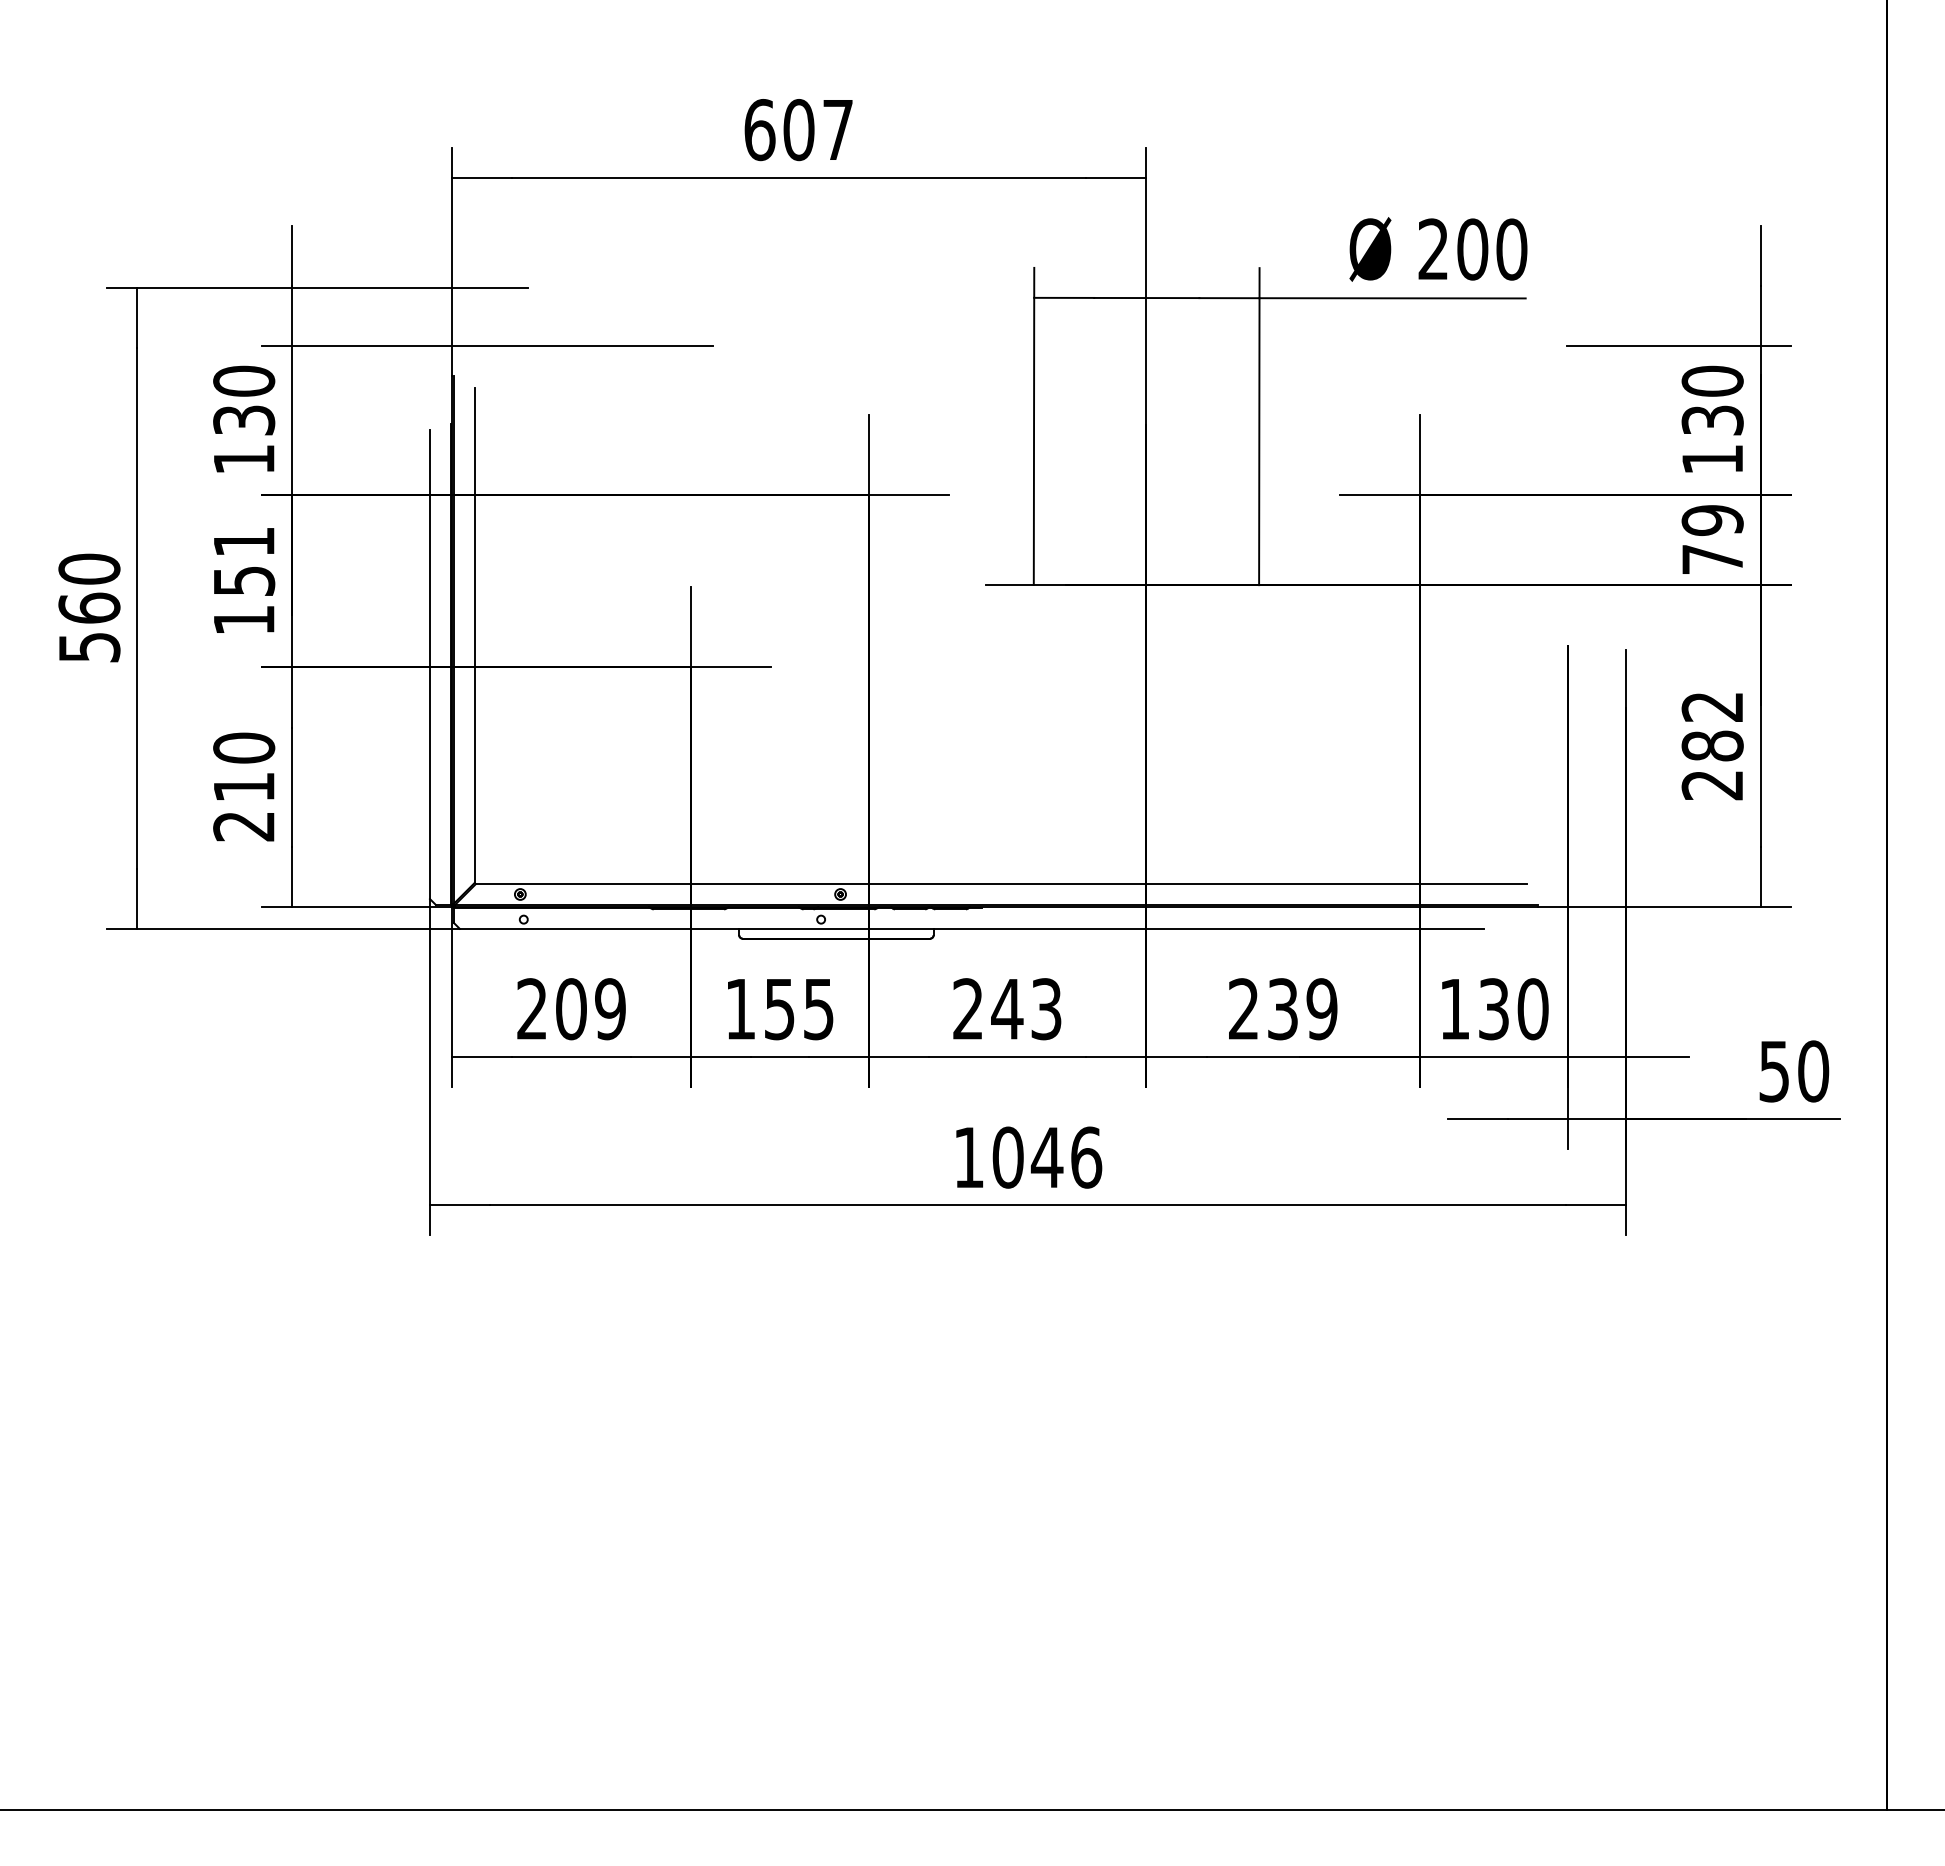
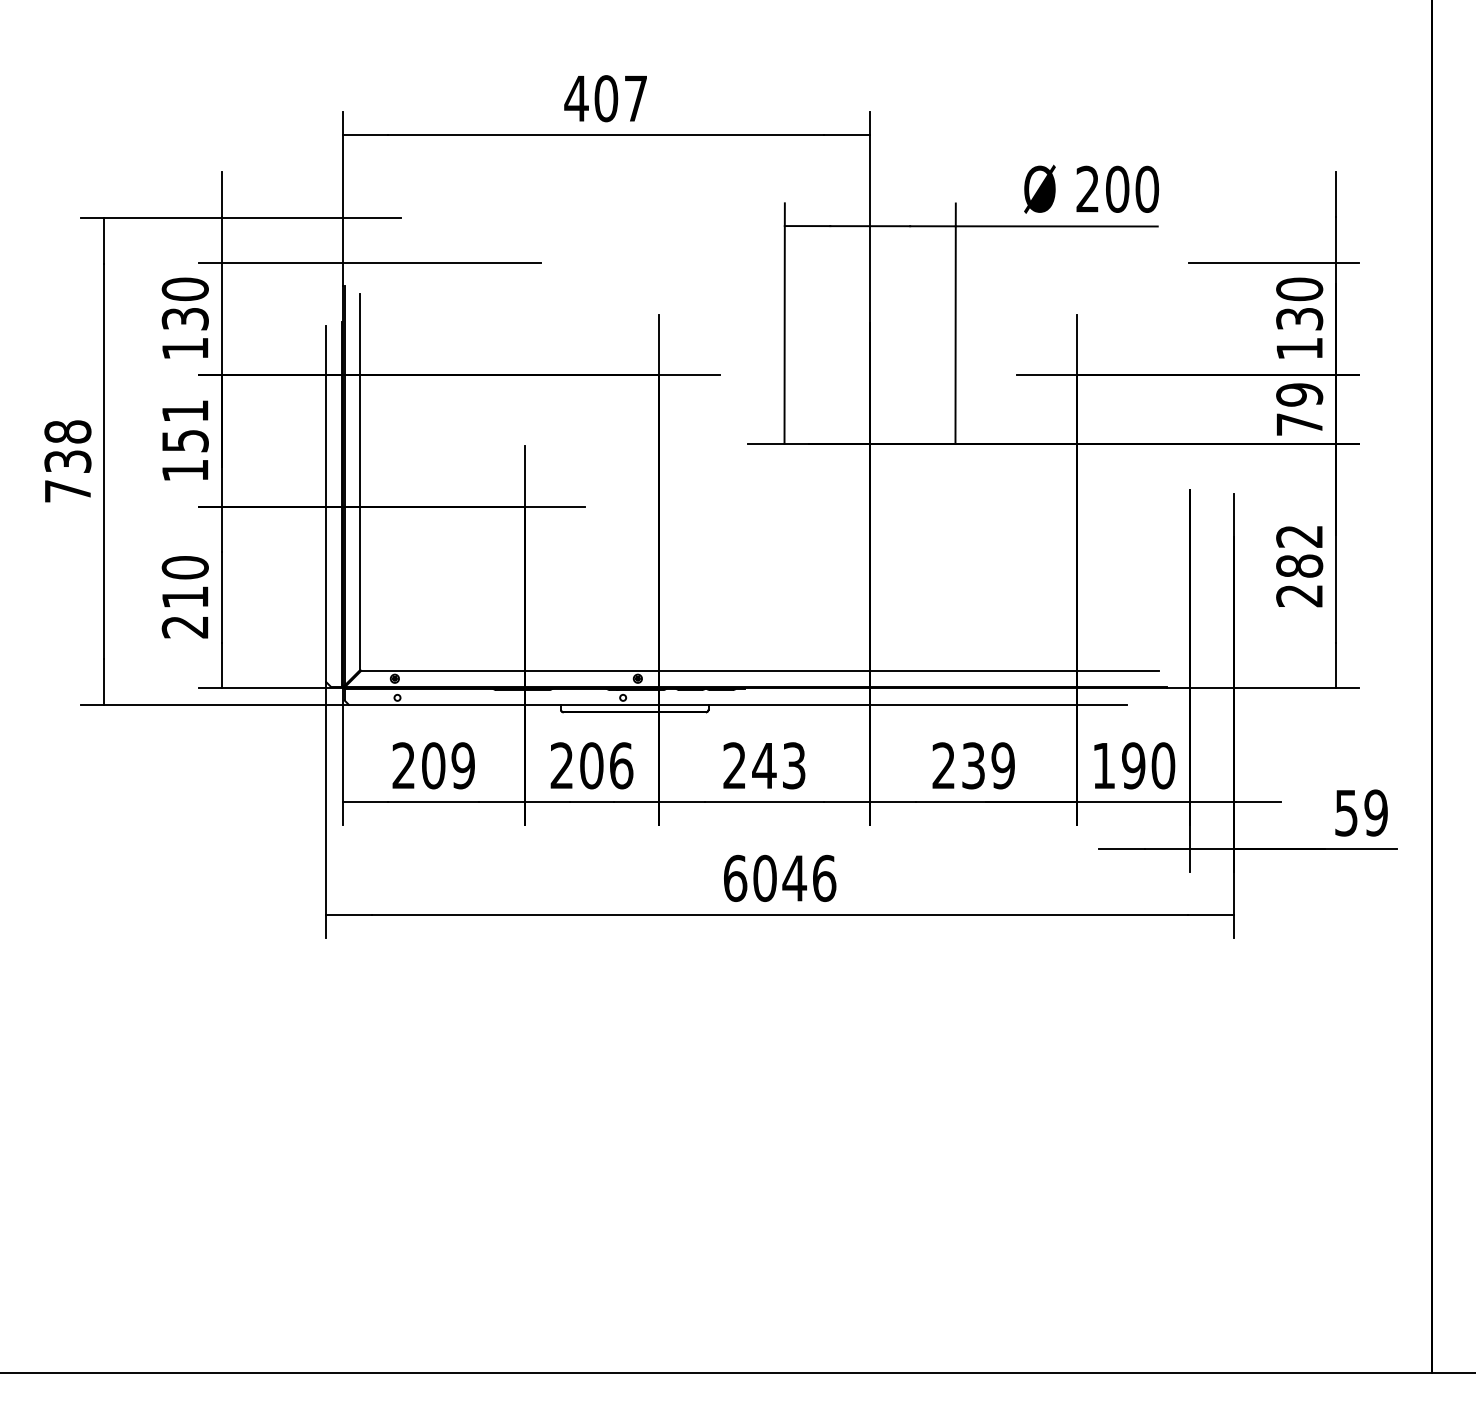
text: (759, 130) -> (576, 99), 607 -> 407
text: (89, 607) -> (67, 461), 560 -> 738
text: (779, 1009) -> (591, 766), 155 -> 206
text: (1493, 1009) -> (1133, 766), 130 -> 190
text: (1813, 1071) -> (1376, 813), 50 -> 59
text: (969, 1157) -> (735, 878), 1046 -> 6046

